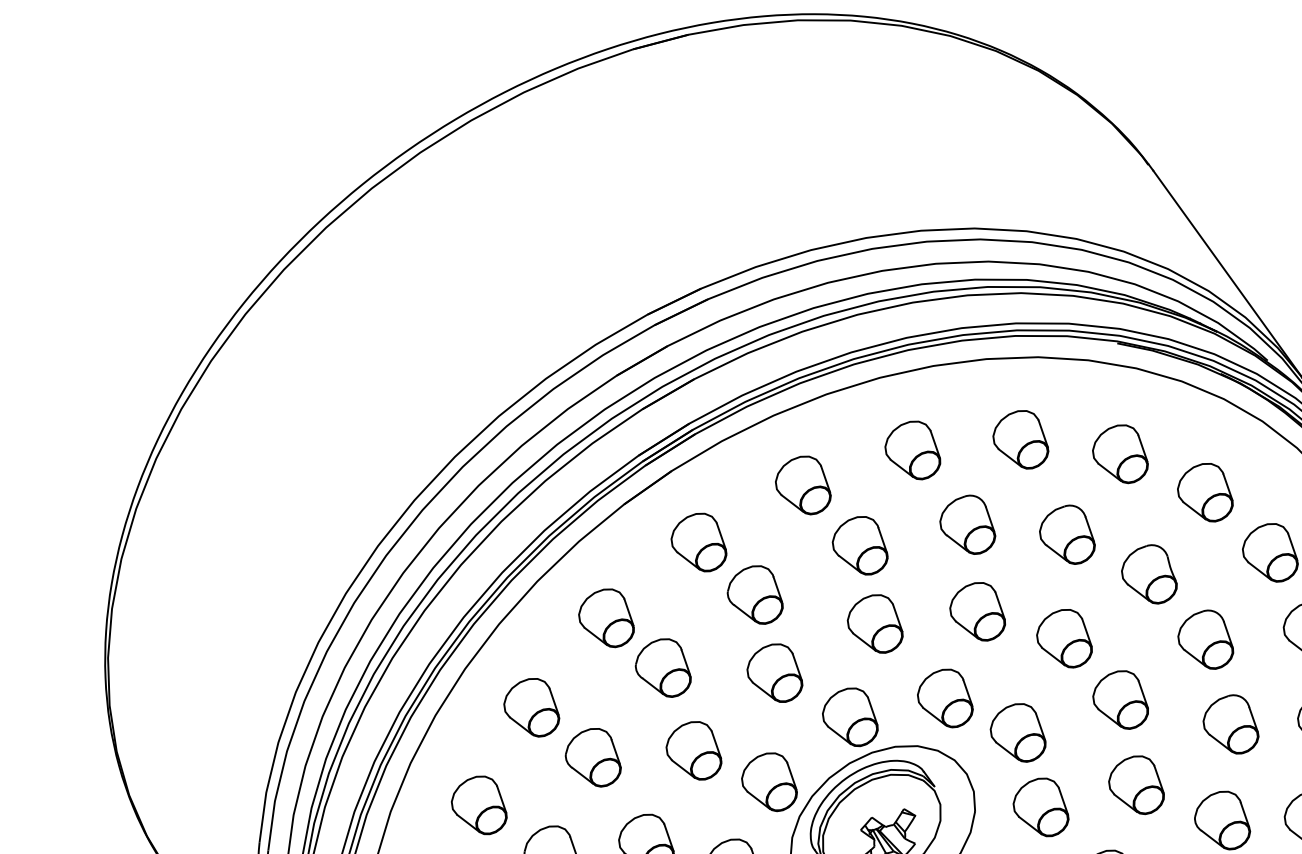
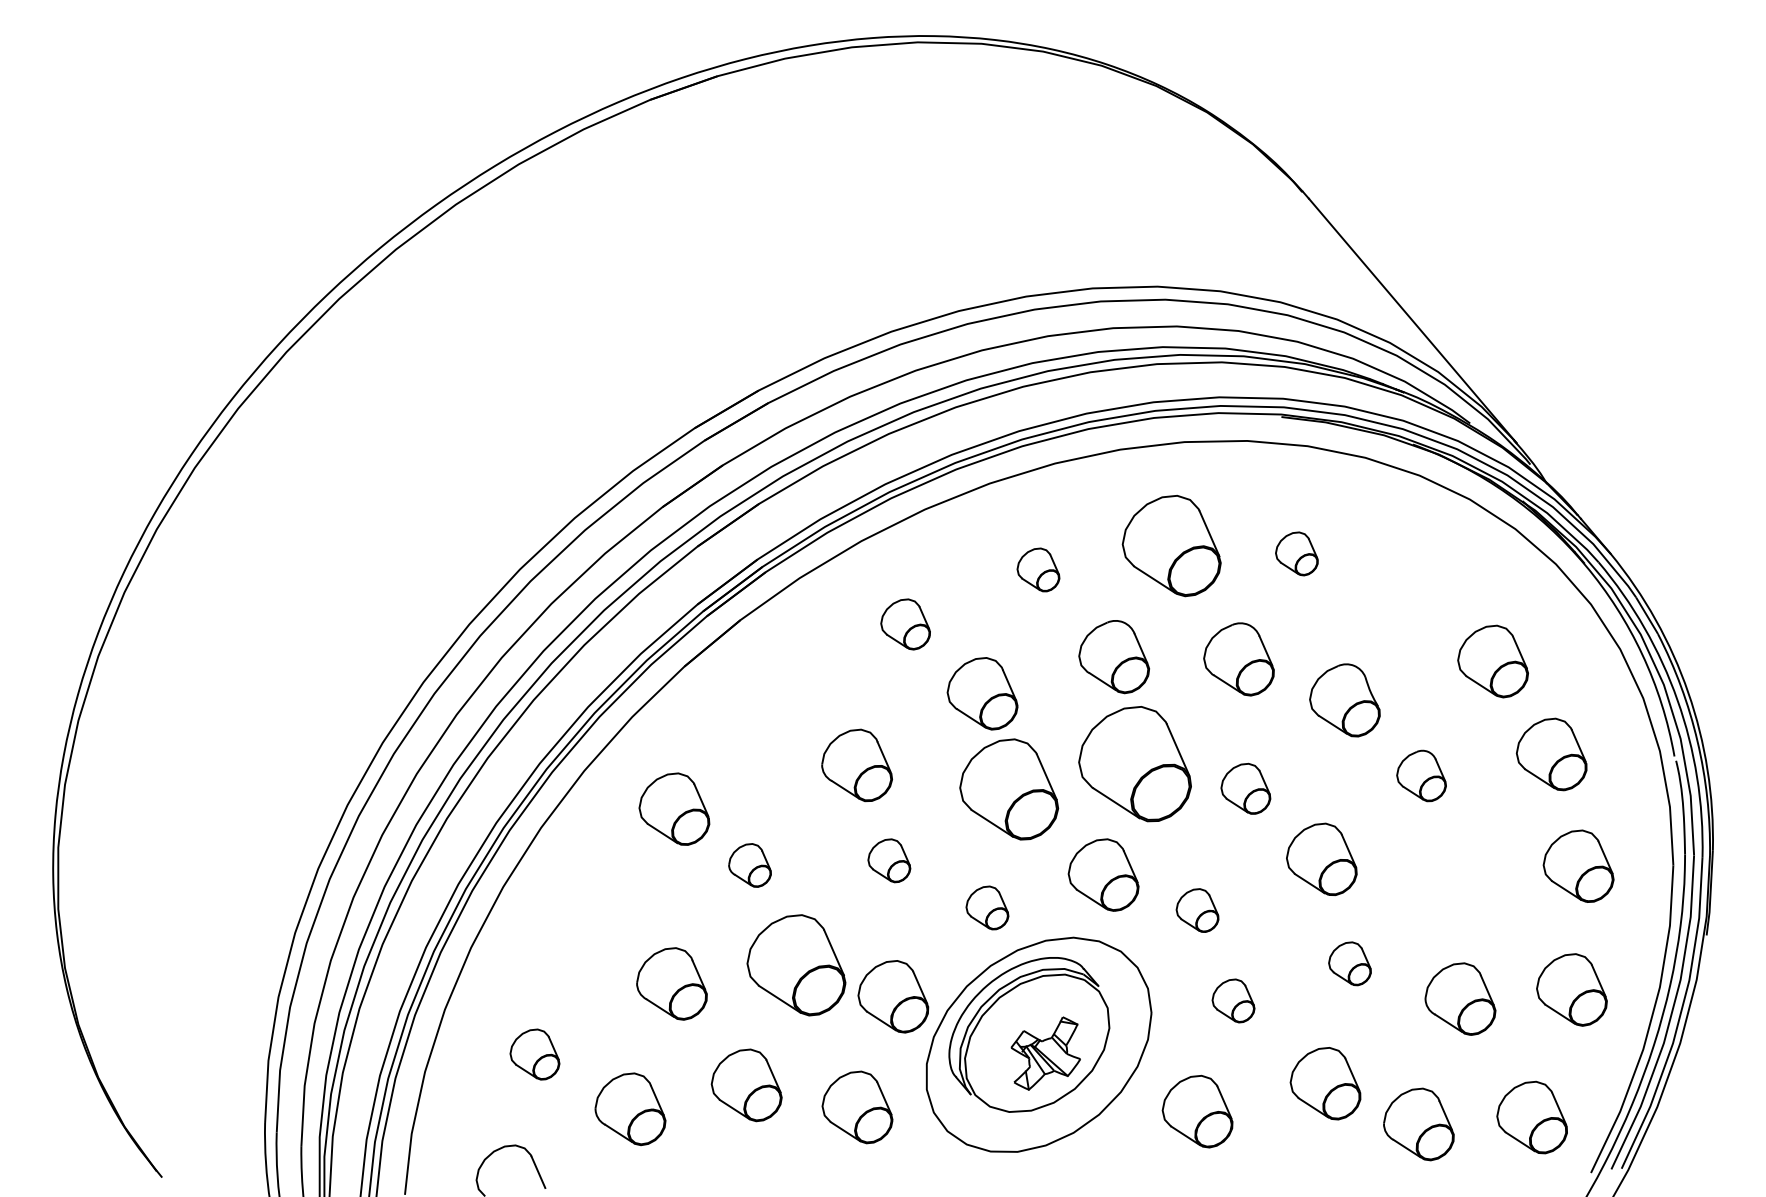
part: (1021, 439) -> (1171, 545), size x1.4
part: (913, 449) -> (1038, 569), size x0.6
part: (1120, 453) -> (1296, 553), size x0.6
part: (803, 485) -> (905, 624), size x0.7
part: (1205, 491) -> (1406, 592), removed
part: (699, 541) -> (781, 705), removed
part: (978, 610) -> (1135, 763), size x1.6
part: (875, 623) -> (1008, 789), size x1.4
part: (1064, 637) -> (1245, 788), size x0.7
part: (1206, 638) -> (1421, 775), size x0.7
part: (663, 667) -> (749, 865), size x0.6
part: (775, 672) -> (889, 860), size x0.6
part: (532, 706) -> (590, 927), removed
part: (850, 716) -> (987, 907), size x0.6
part: (1231, 723) -> (1461, 878), removed
part: (1018, 732) -> (1197, 910), size x0.6
part: (694, 750) -> (796, 965), size x1.4
part: (1136, 784) -> (1349, 963), size x0.6
part: (479, 804) -> (534, 1054), size x0.7
part: (1041, 806) -> (1233, 1000), size x0.6

